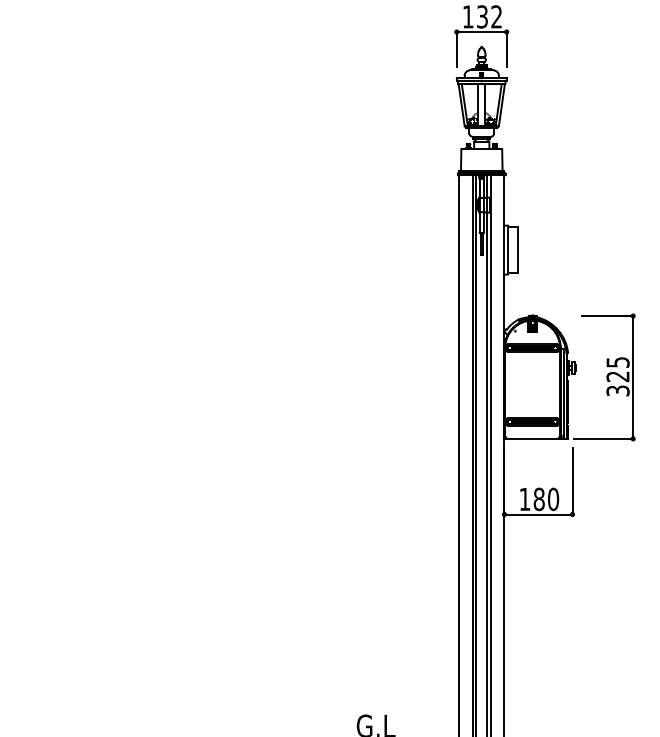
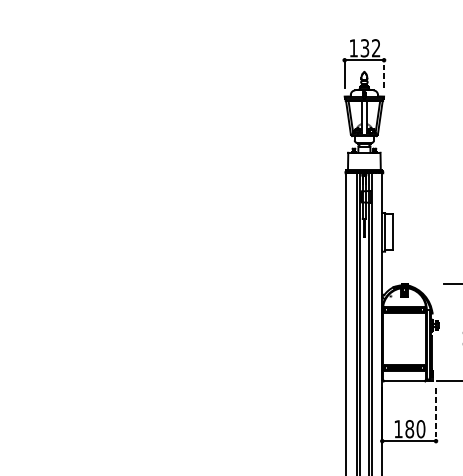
line: (506, 49) -> (383, 74), solid -> dashed
line: (572, 481) -> (436, 415), solid -> dashed

